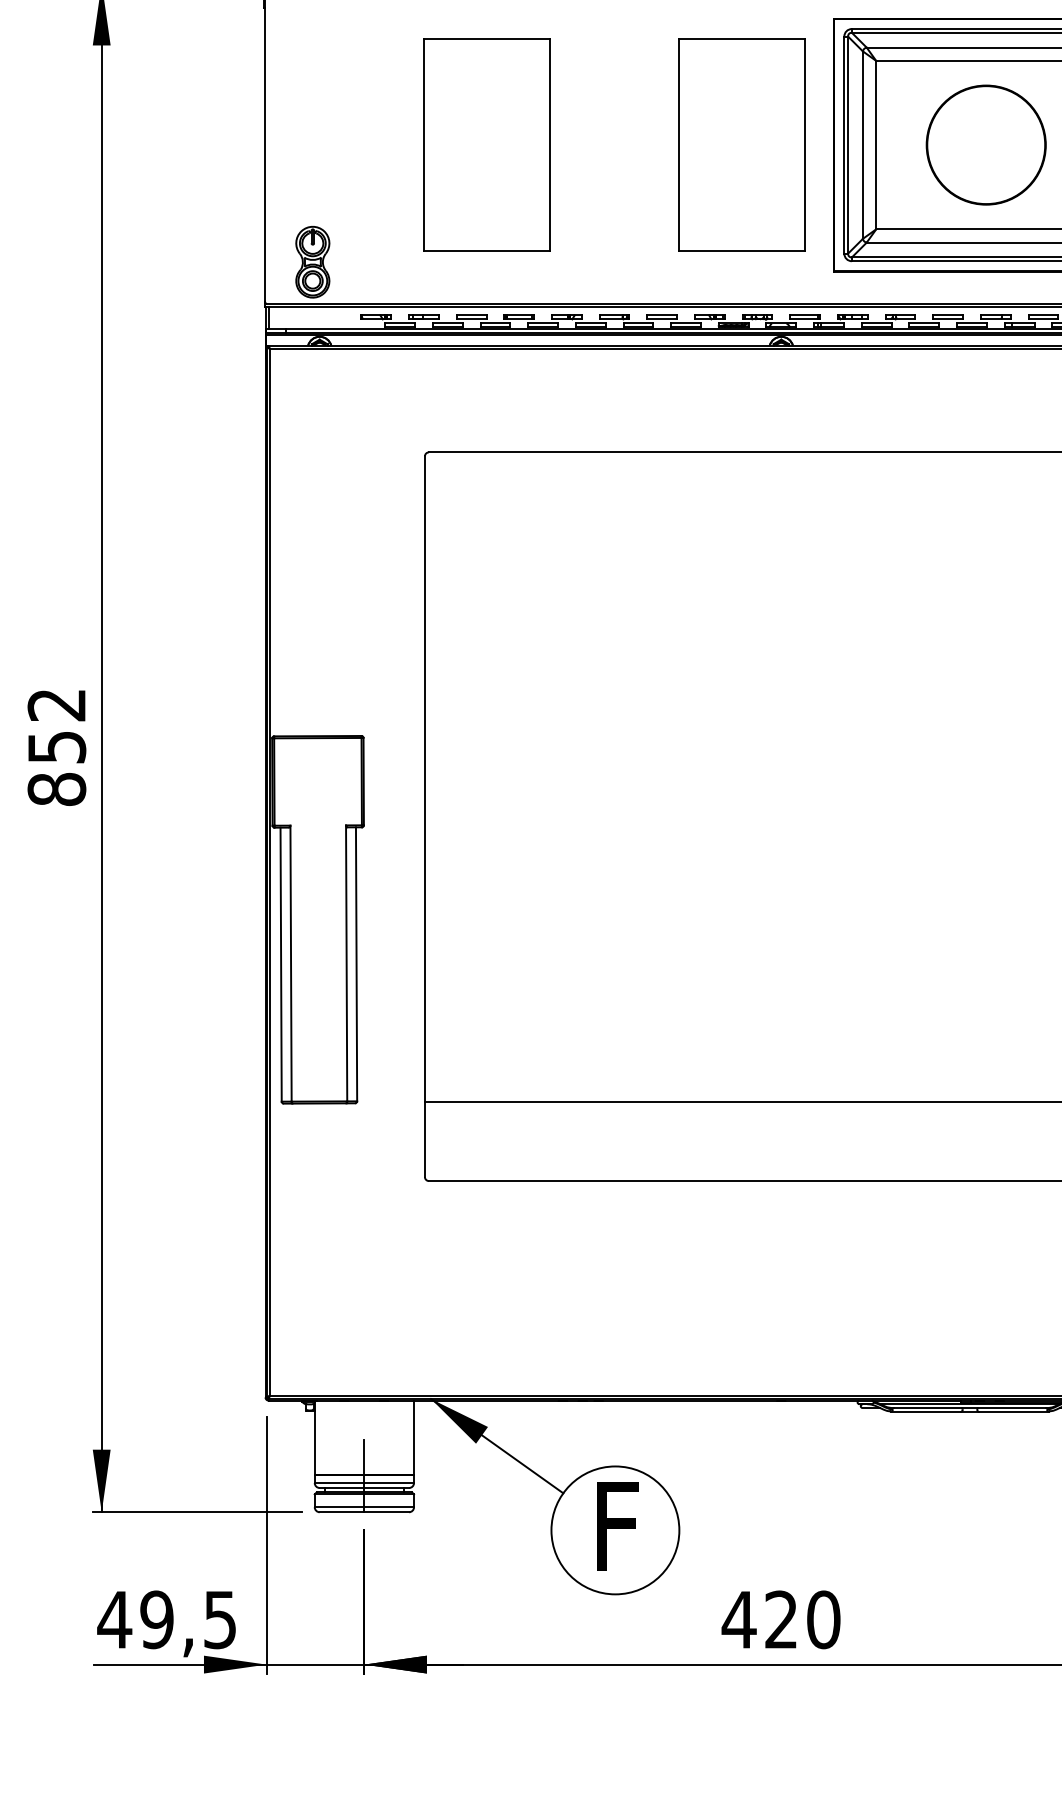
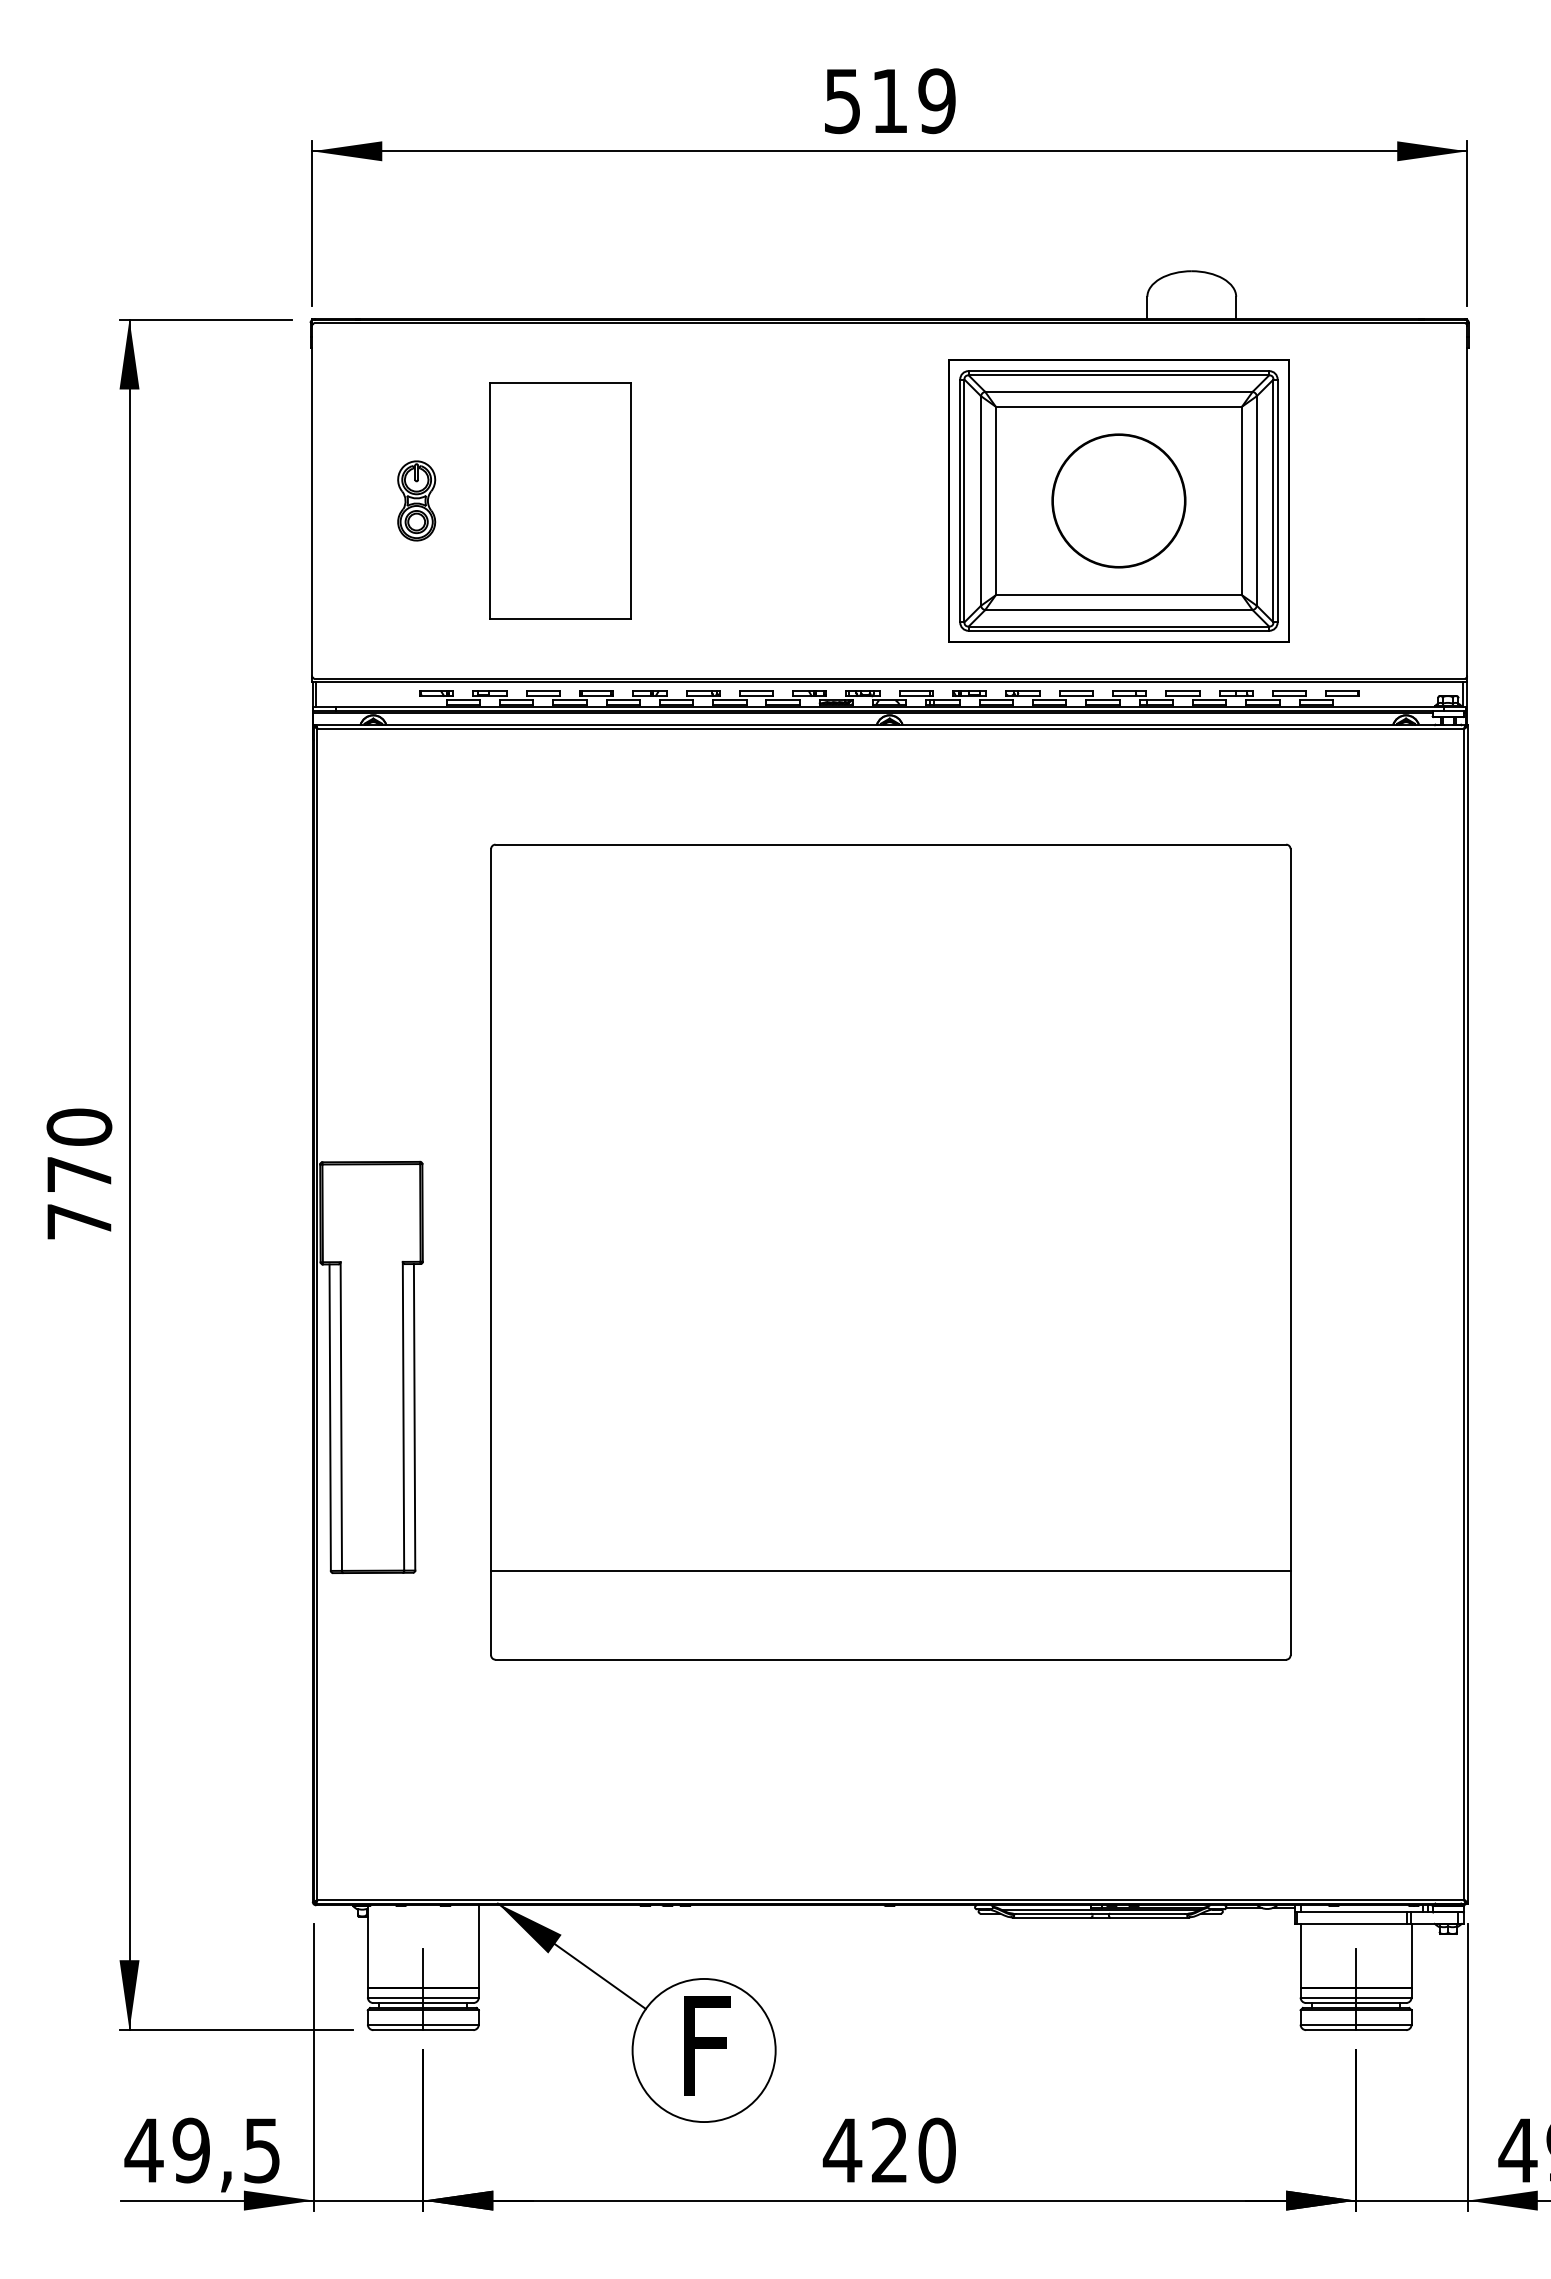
part: (741, 144) -> (845, 500), removed
part: (312, 261) -> (416, 500), moved
text: (56, 747) -> (79, 1174), 852 -> 770

